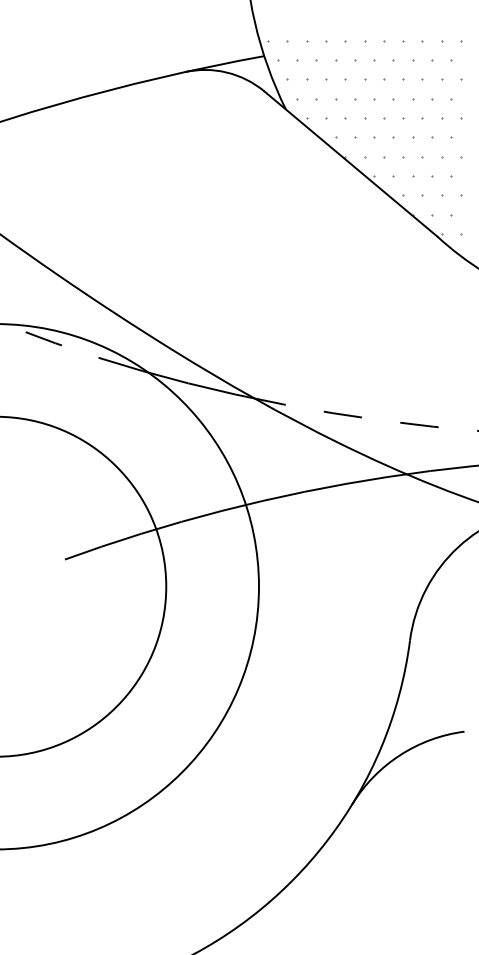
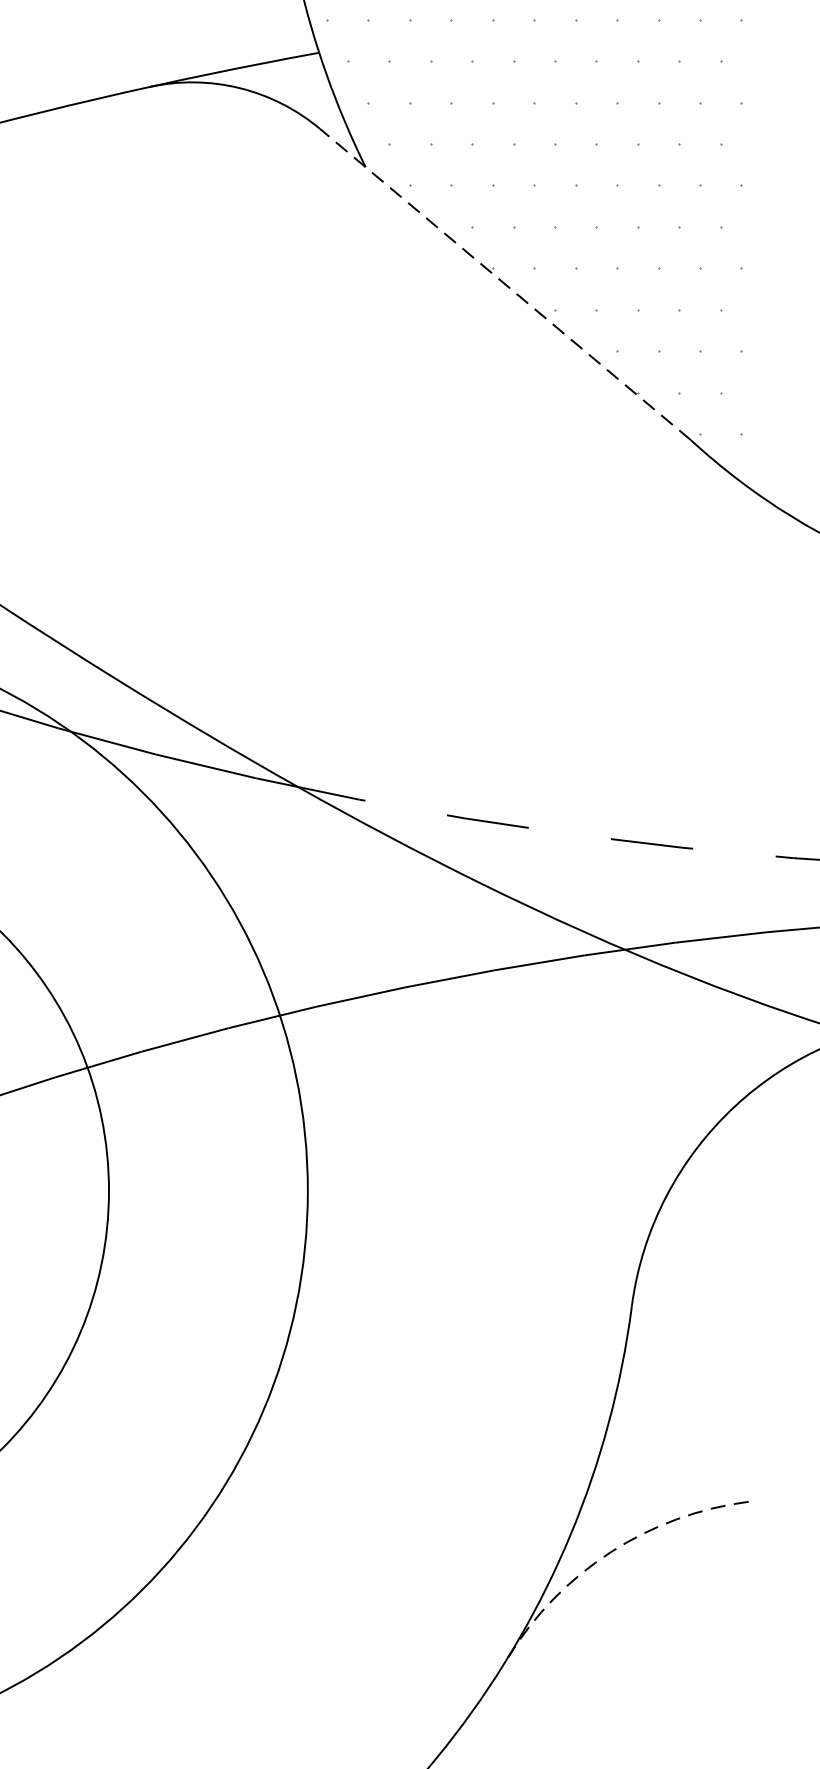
line: (351, 164) -> (506, 285), solid -> dashed
arc: (400, 755) -> (611, 1552), solid -> dashed

